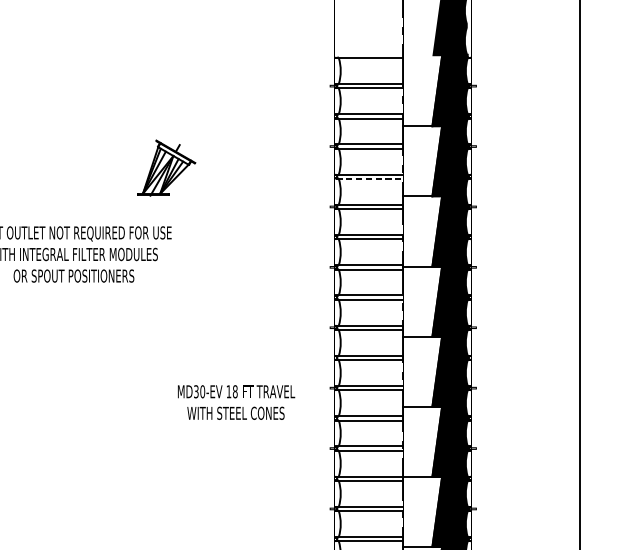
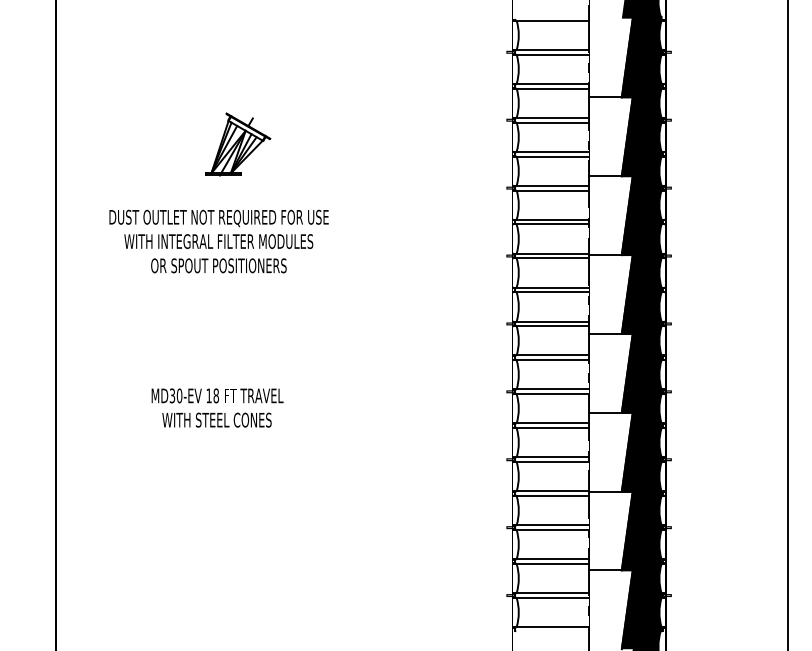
part: (167, 168) -> (238, 144), moved
line: (369, 178) -> (551, 156), dashed -> solid
text: (236, 402) -> (217, 407), moved

